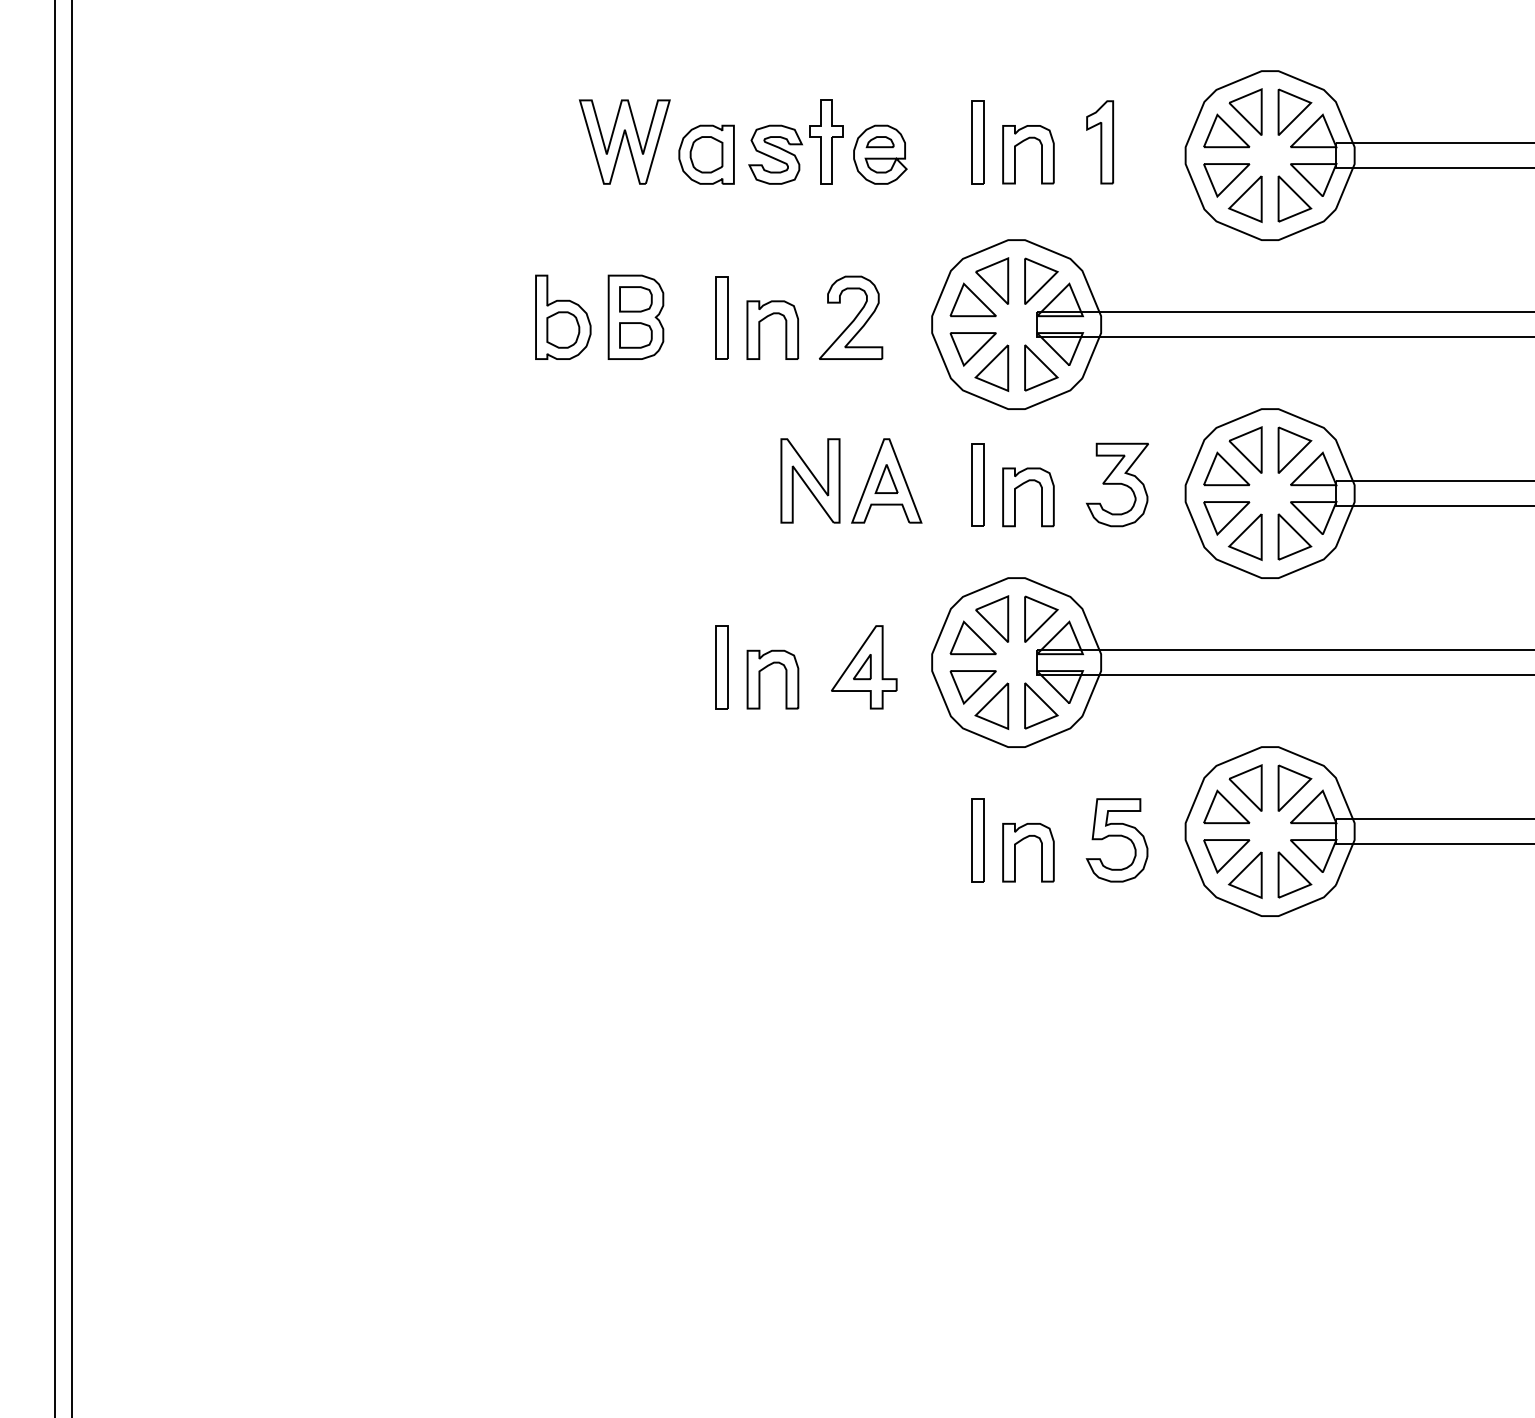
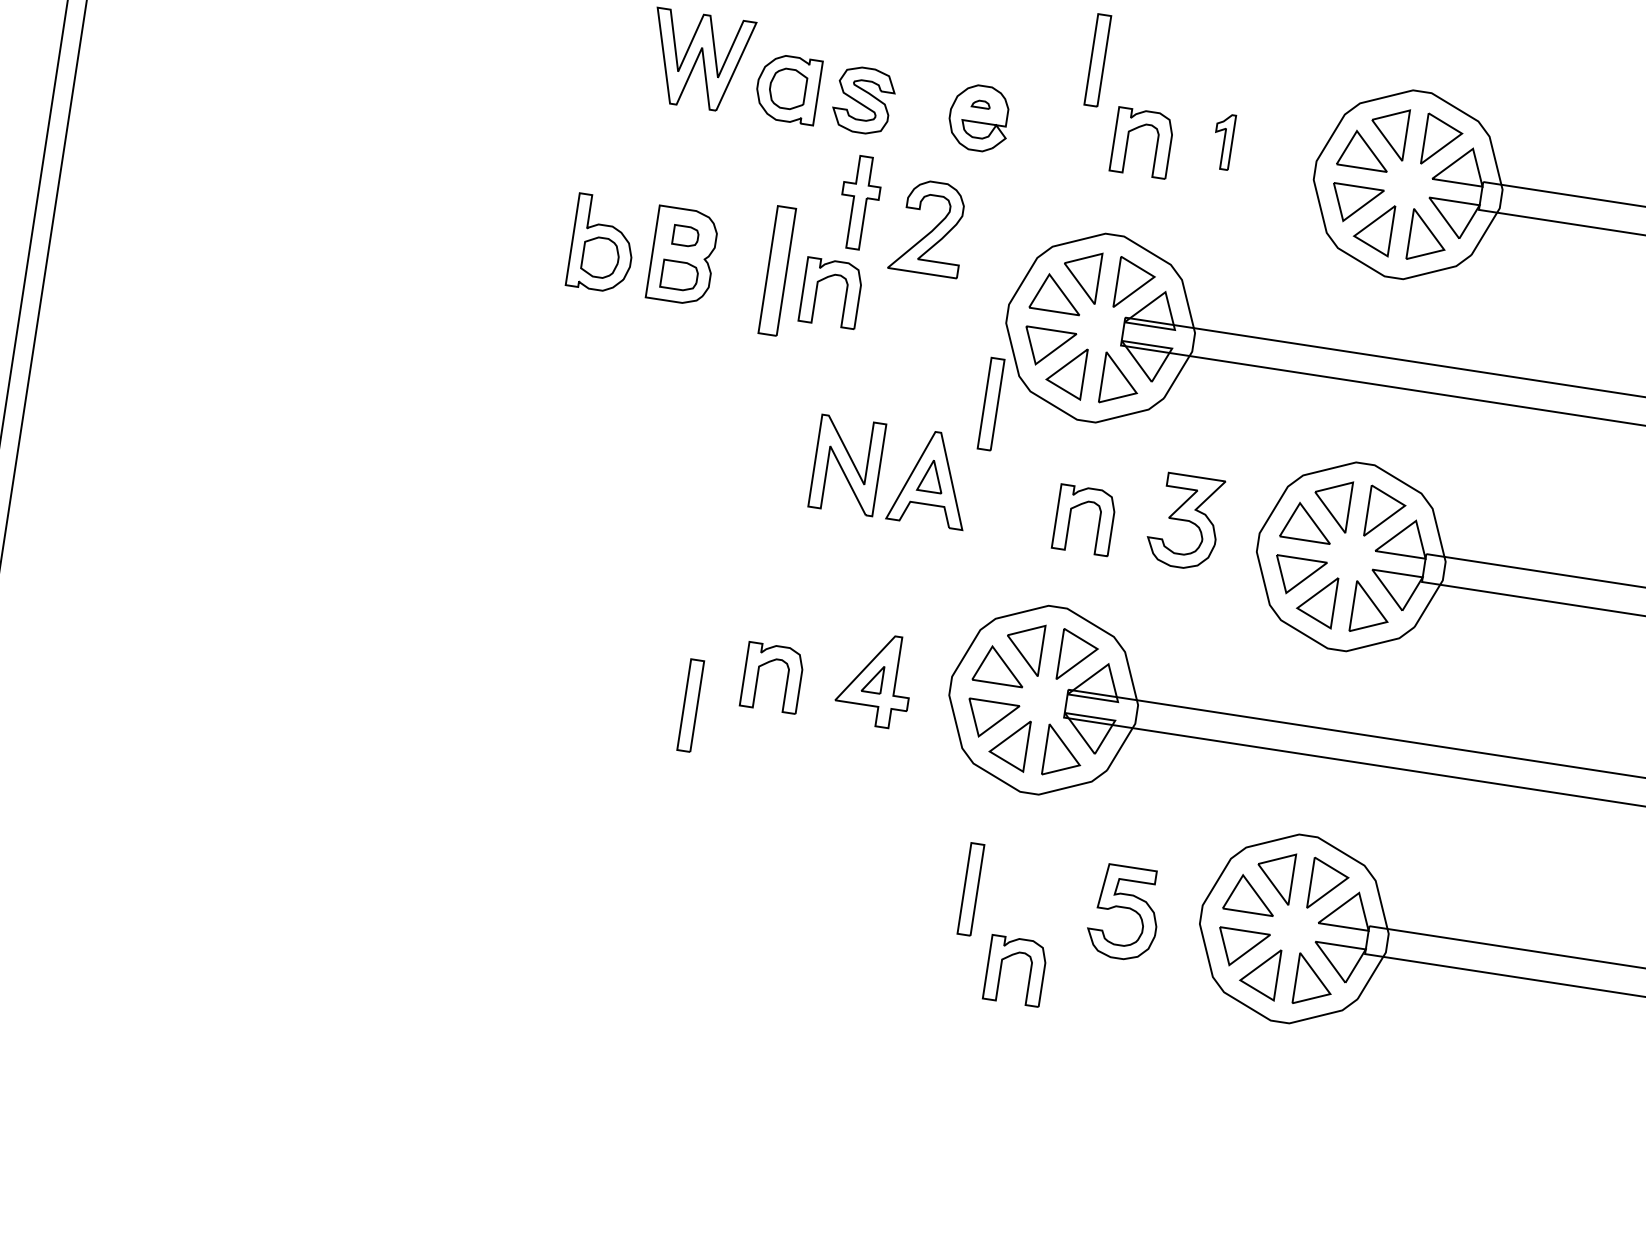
part: (826, 141) -> (859, 202), moved
part: (879, 142) -> (980, 104), size x0.6
part: (977, 142) -> (1097, 60), moved
part: (1100, 142) -> (1223, 141), size x0.6
part: (635, 299) -> (685, 236), size x0.7
part: (721, 317) -> (776, 270), size x1.4
part: (850, 317) -> (928, 227), moved
part: (977, 484) -> (990, 403), moved
part: (721, 667) -> (690, 705), moved
part: (1015, 852) -> (1001, 968), moved

